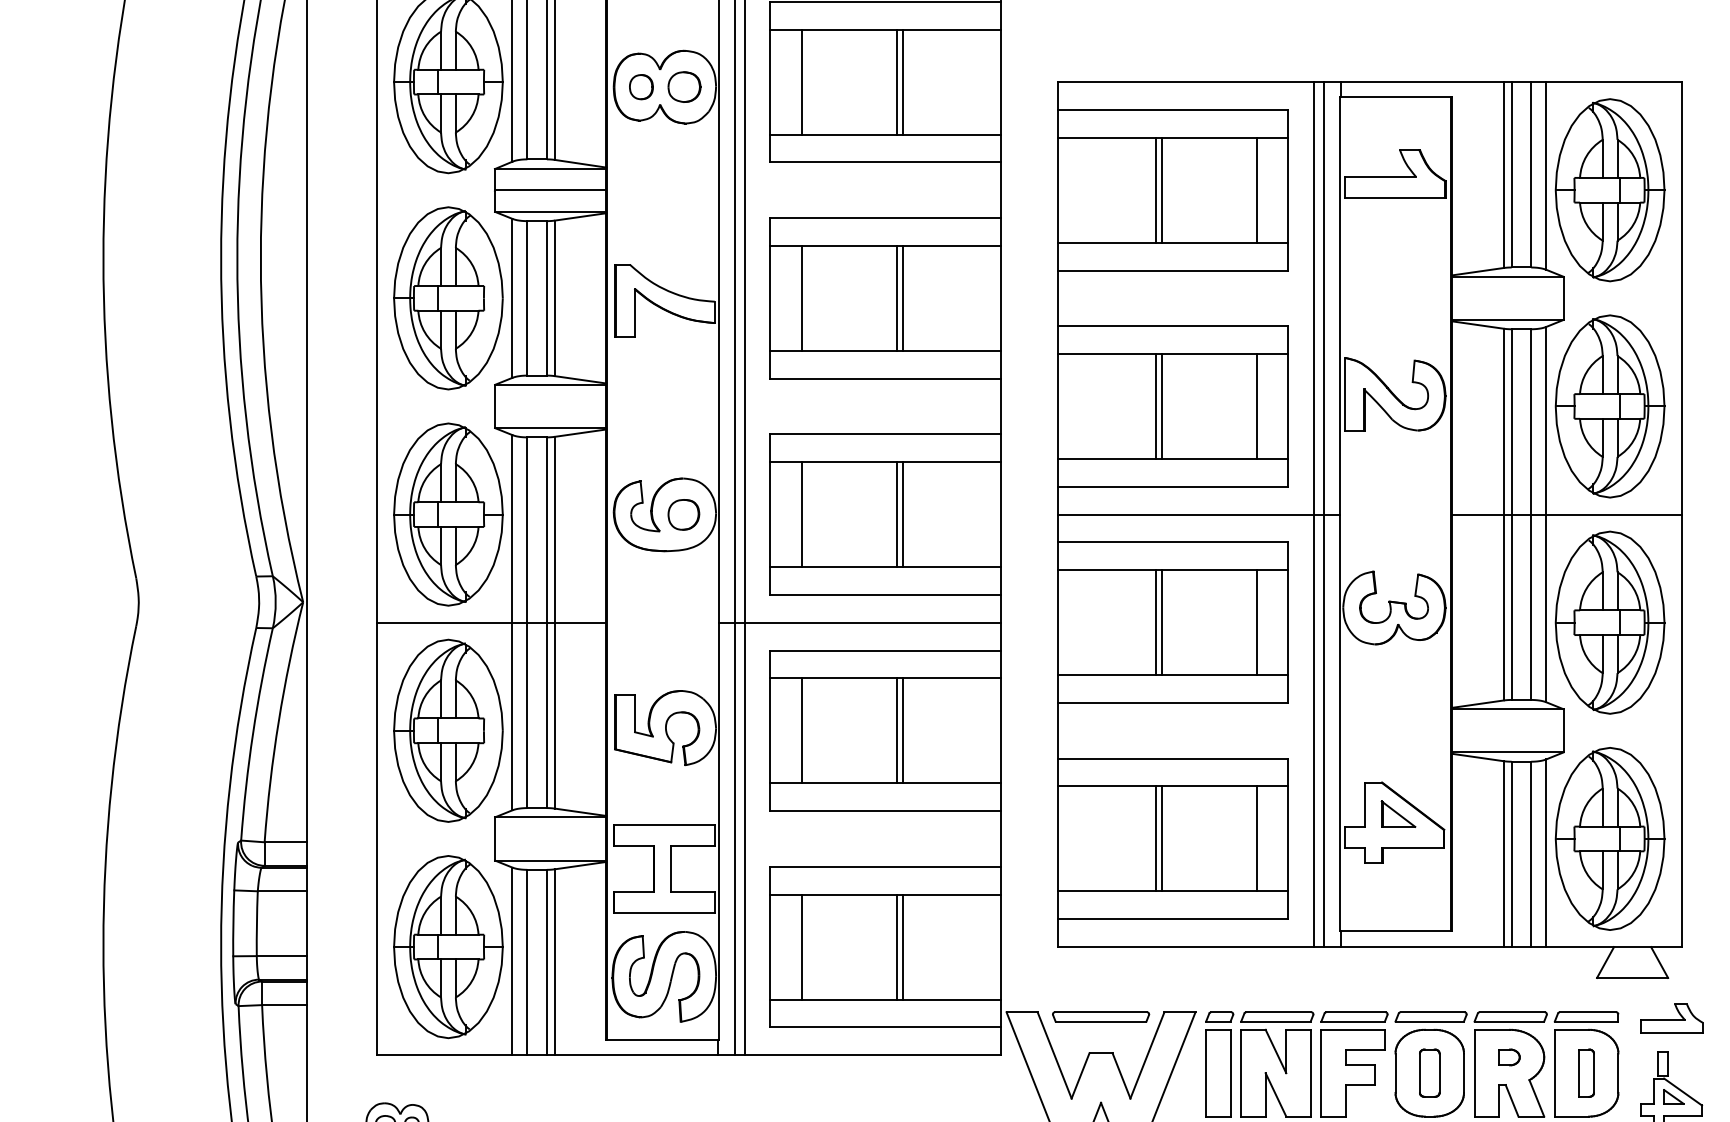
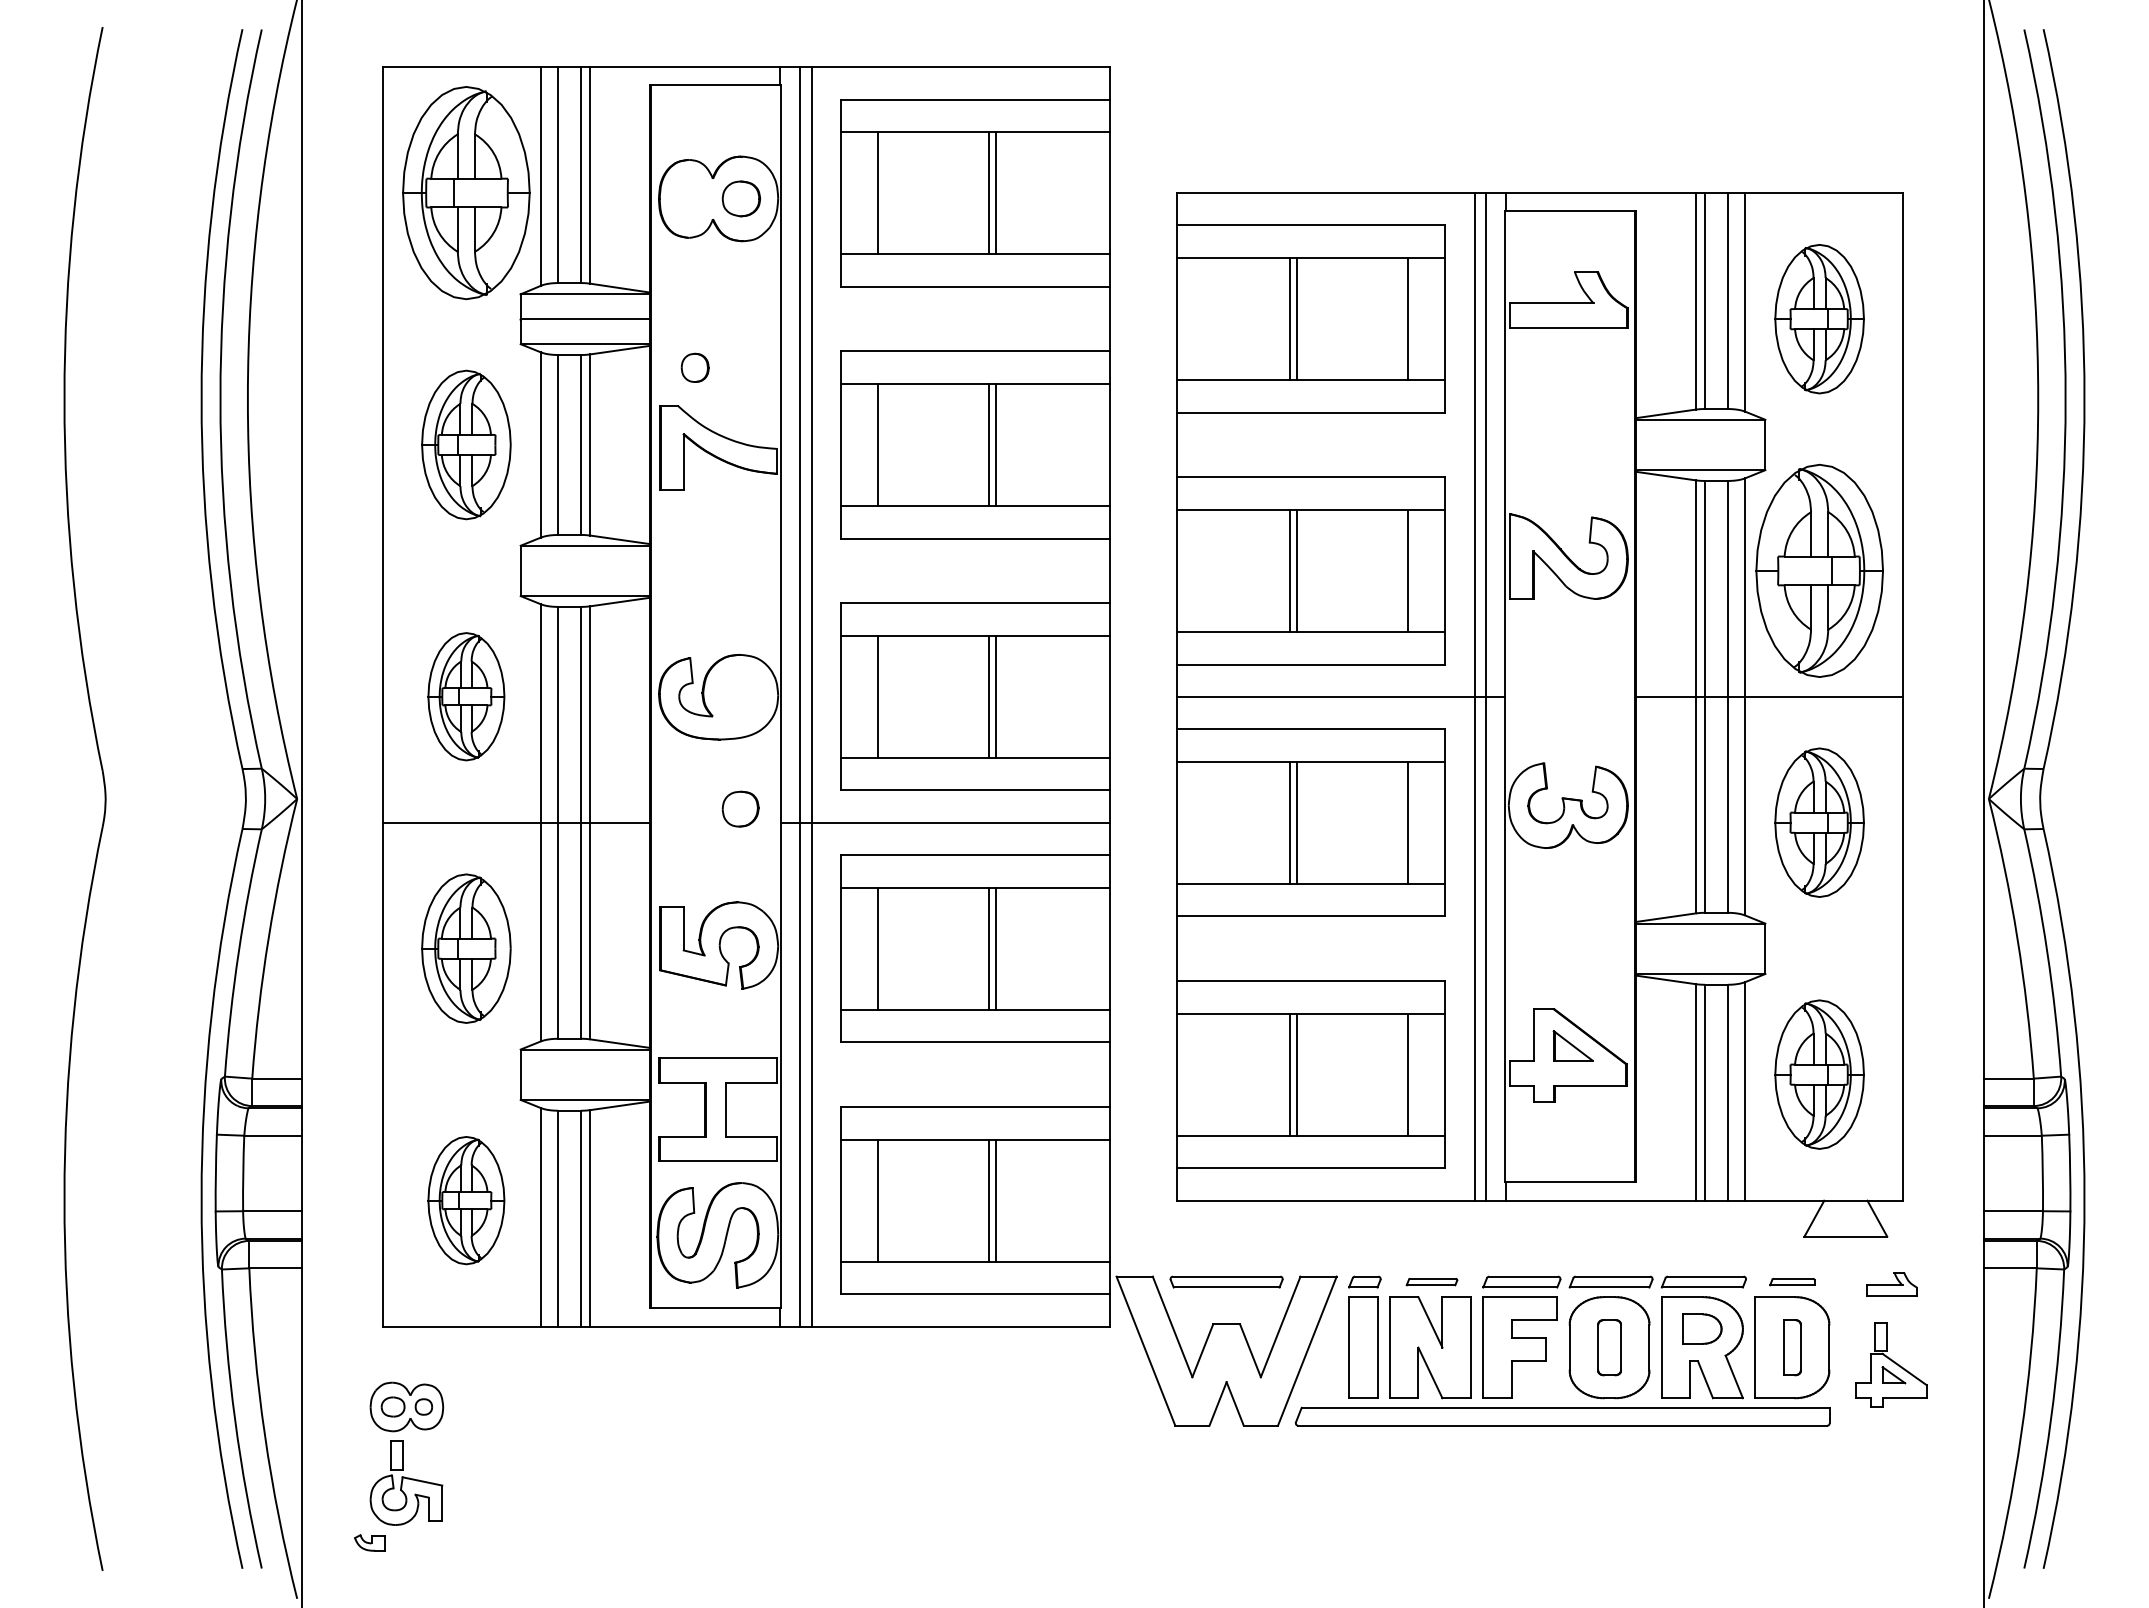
part: (640, 86) -> (694, 367), moved
part: (1609, 190) -> (1819, 319), size x0.7
part: (448, 297) -> (466, 444), size x0.7
part: (448, 514) -> (466, 696), size x0.6
part: (683, 514) -> (740, 808), moved
part: (1609, 622) -> (1819, 822), size x0.7
part: (448, 730) -> (466, 948), size x0.7
part: (1609, 838) -> (1819, 1074), size x0.7
part: (448, 946) -> (466, 1200), size x0.6
part: (1276, 1016) -> (1431, 1281), size x0.6
part: (1586, 1016) -> (1792, 1281), size x0.6
part: (1671, 1019) -> (1891, 1284), size x0.7
part: (1509, 1057) -> (1702, 1329), size x1.6

